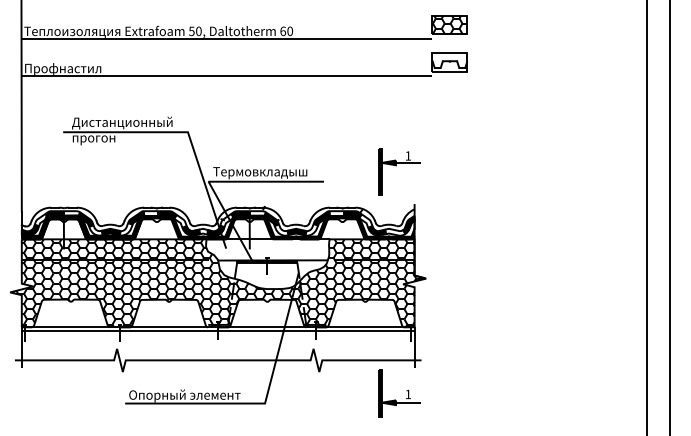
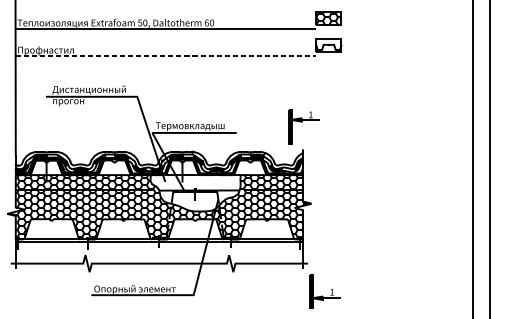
line: (227, 76) -> (166, 56), solid -> dashed
part: (399, 171) -> (304, 126), moved
part: (395, 399) -> (322, 295), moved

